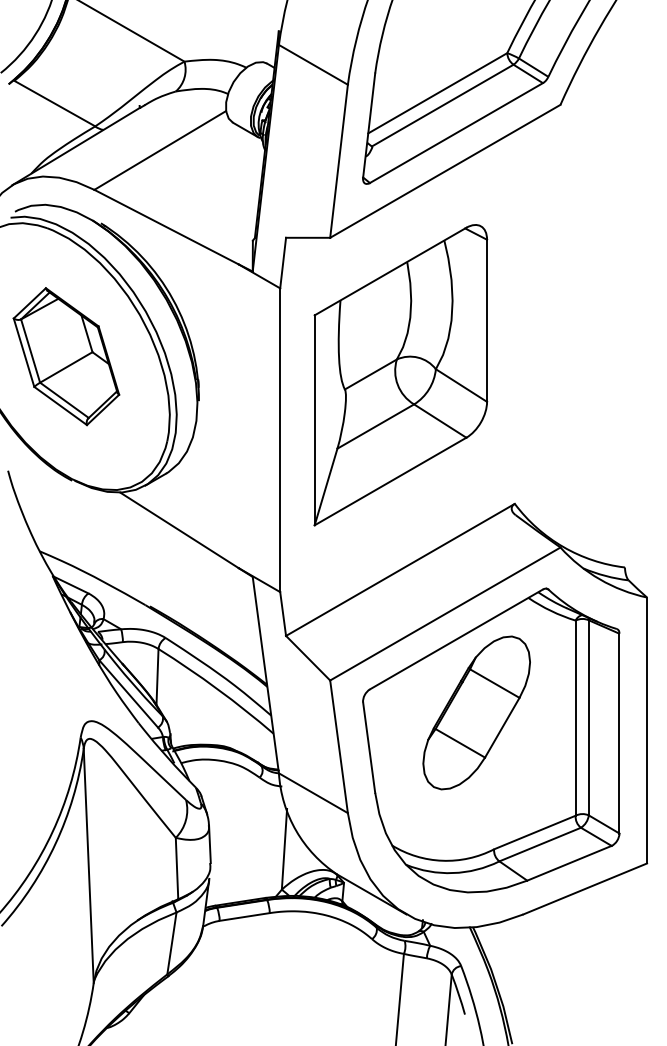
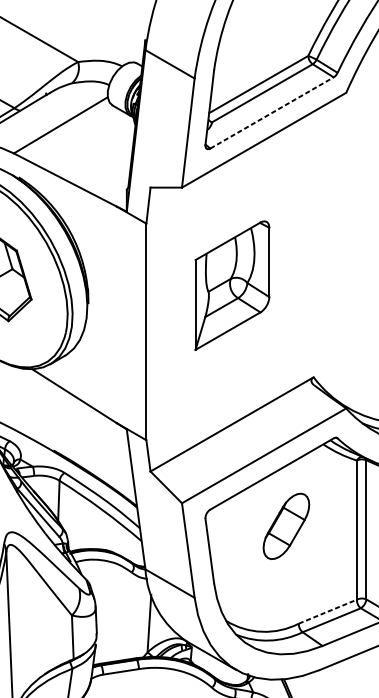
line: (456, 133) -> (272, 113), solid -> dashed
part: (400, 375) -> (232, 285), size x0.6
part: (476, 712) -> (286, 526), size x0.6
line: (535, 832) -> (328, 611), solid -> dashed

